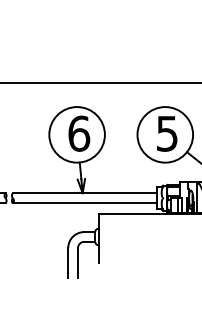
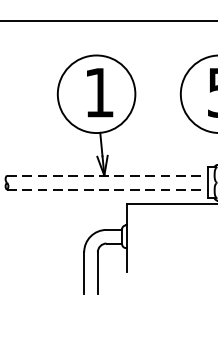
text: (79, 133) -> (99, 92), 6 -> 1
line: (85, 193) -> (108, 176), solid -> dashed
line: (85, 203) -> (108, 190), solid -> dashed

